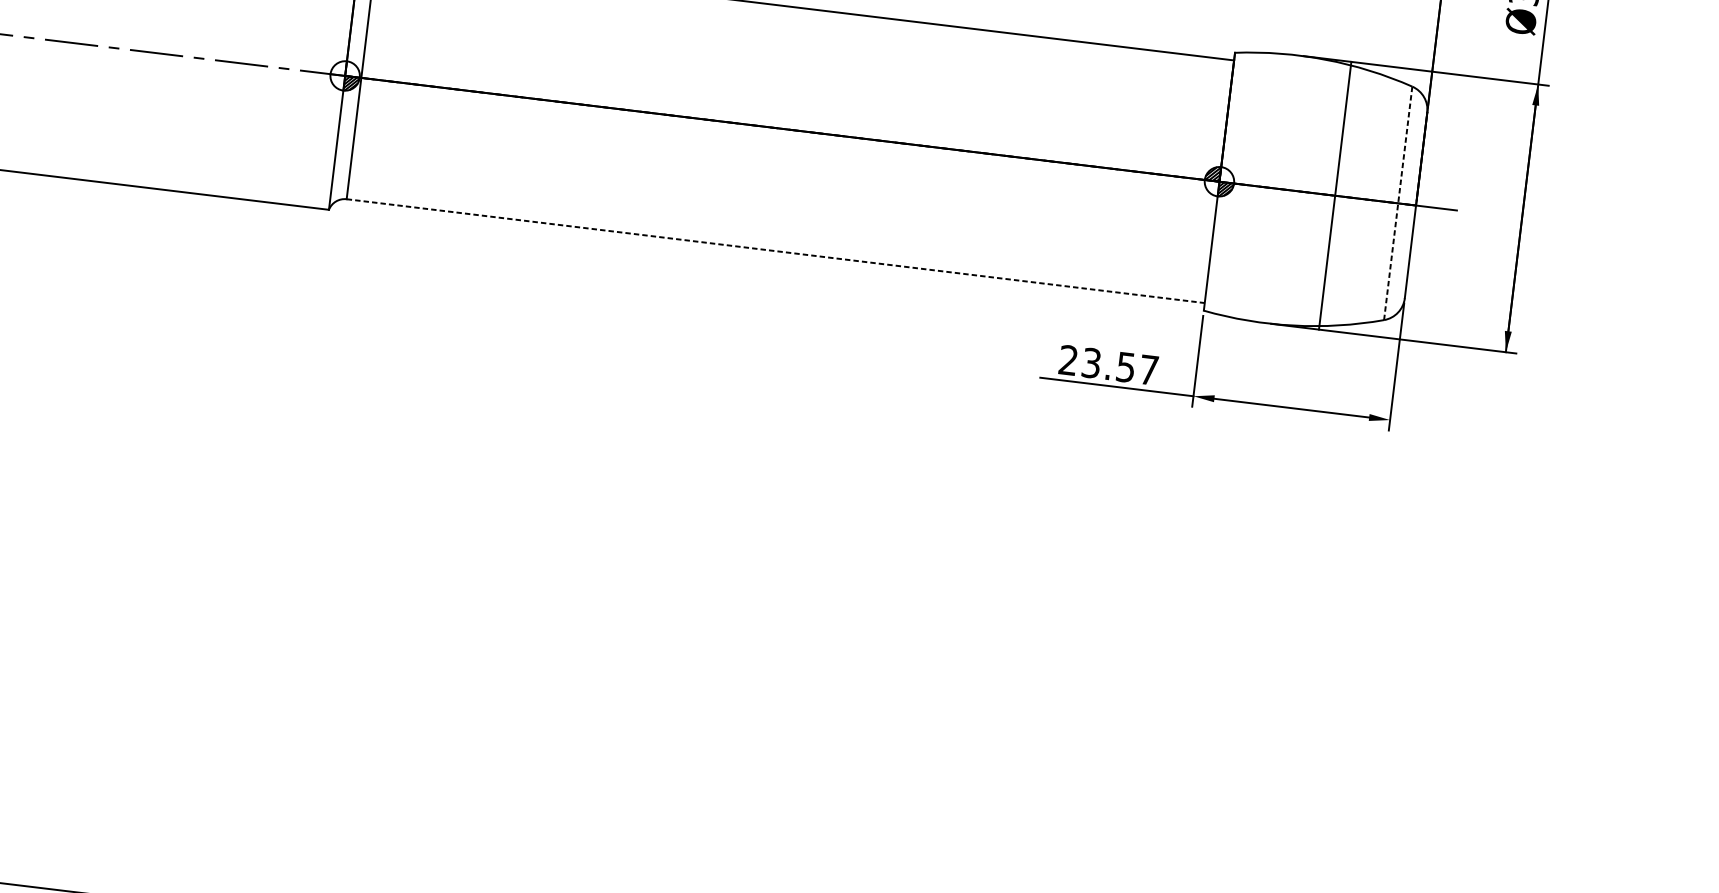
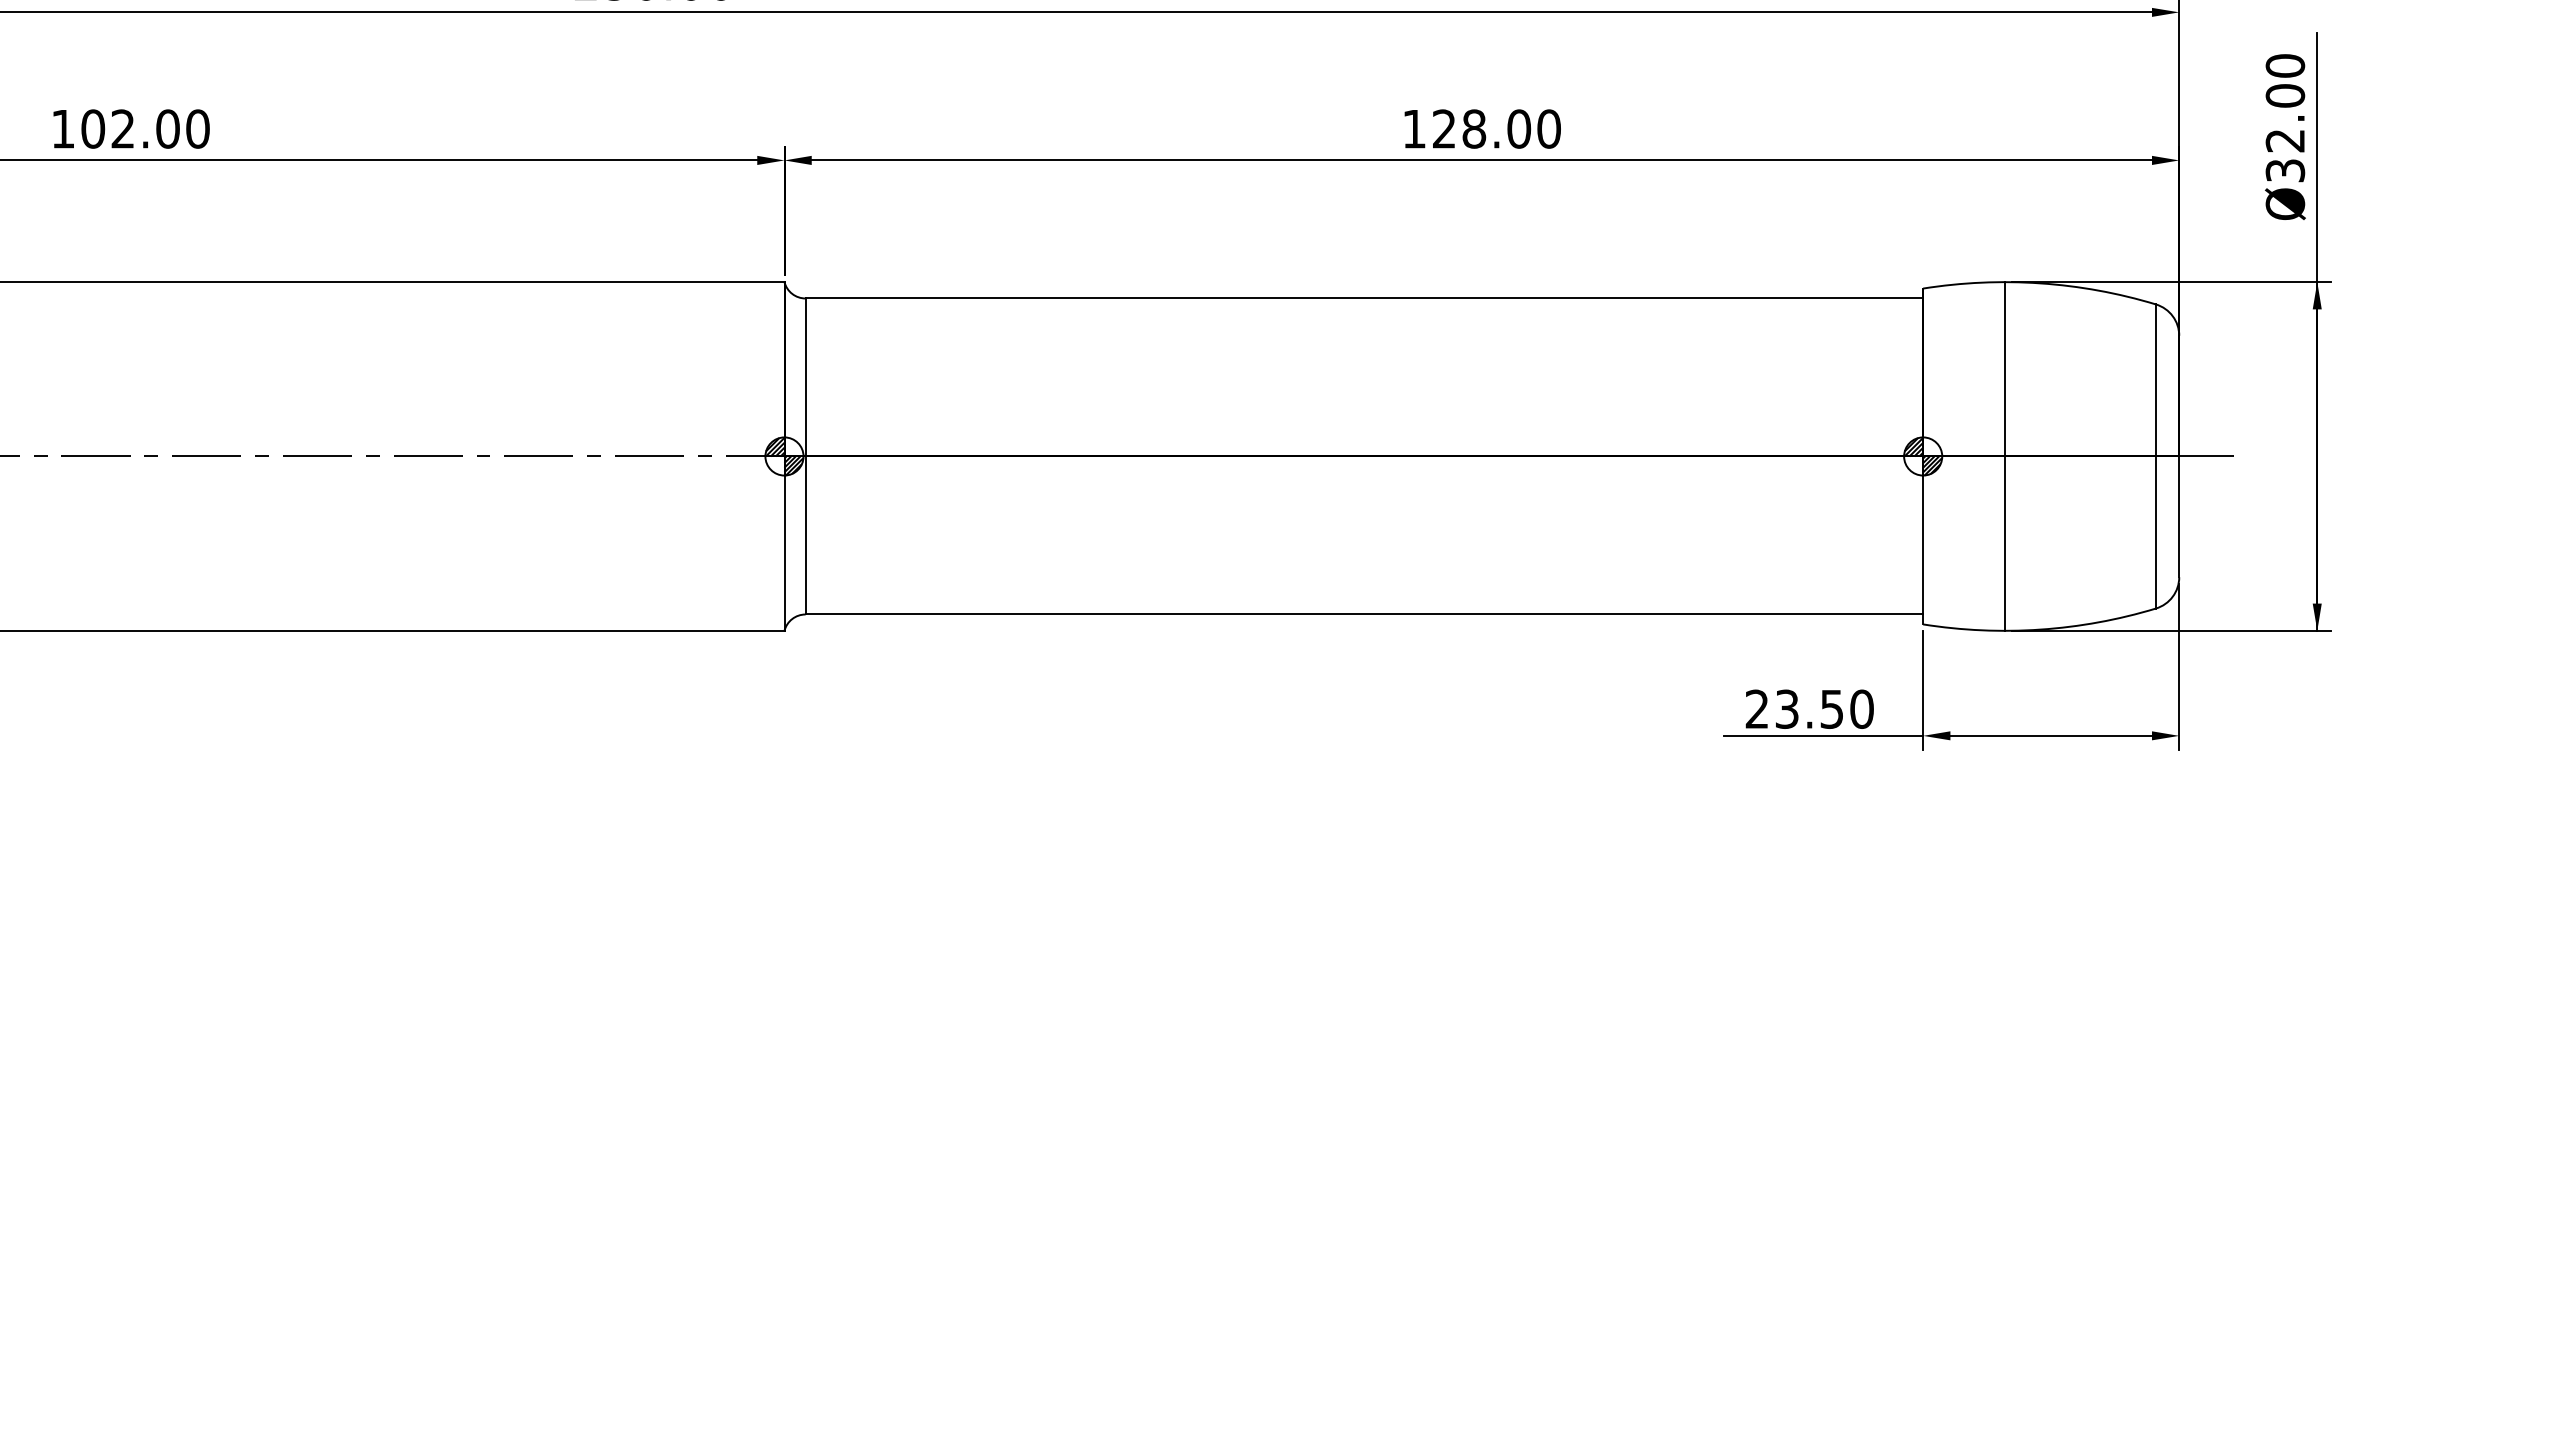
hatch: (338, 67) -> (774, 446), added
line: (1334, 195) -> (2004, 456), moved
line: (1398, 203) -> (2156, 456), dashed -> solid
line: (775, 251) -> (1364, 614), dashed -> solid
text: (1148, 369) -> (1861, 708), 23.57 -> 23.50

